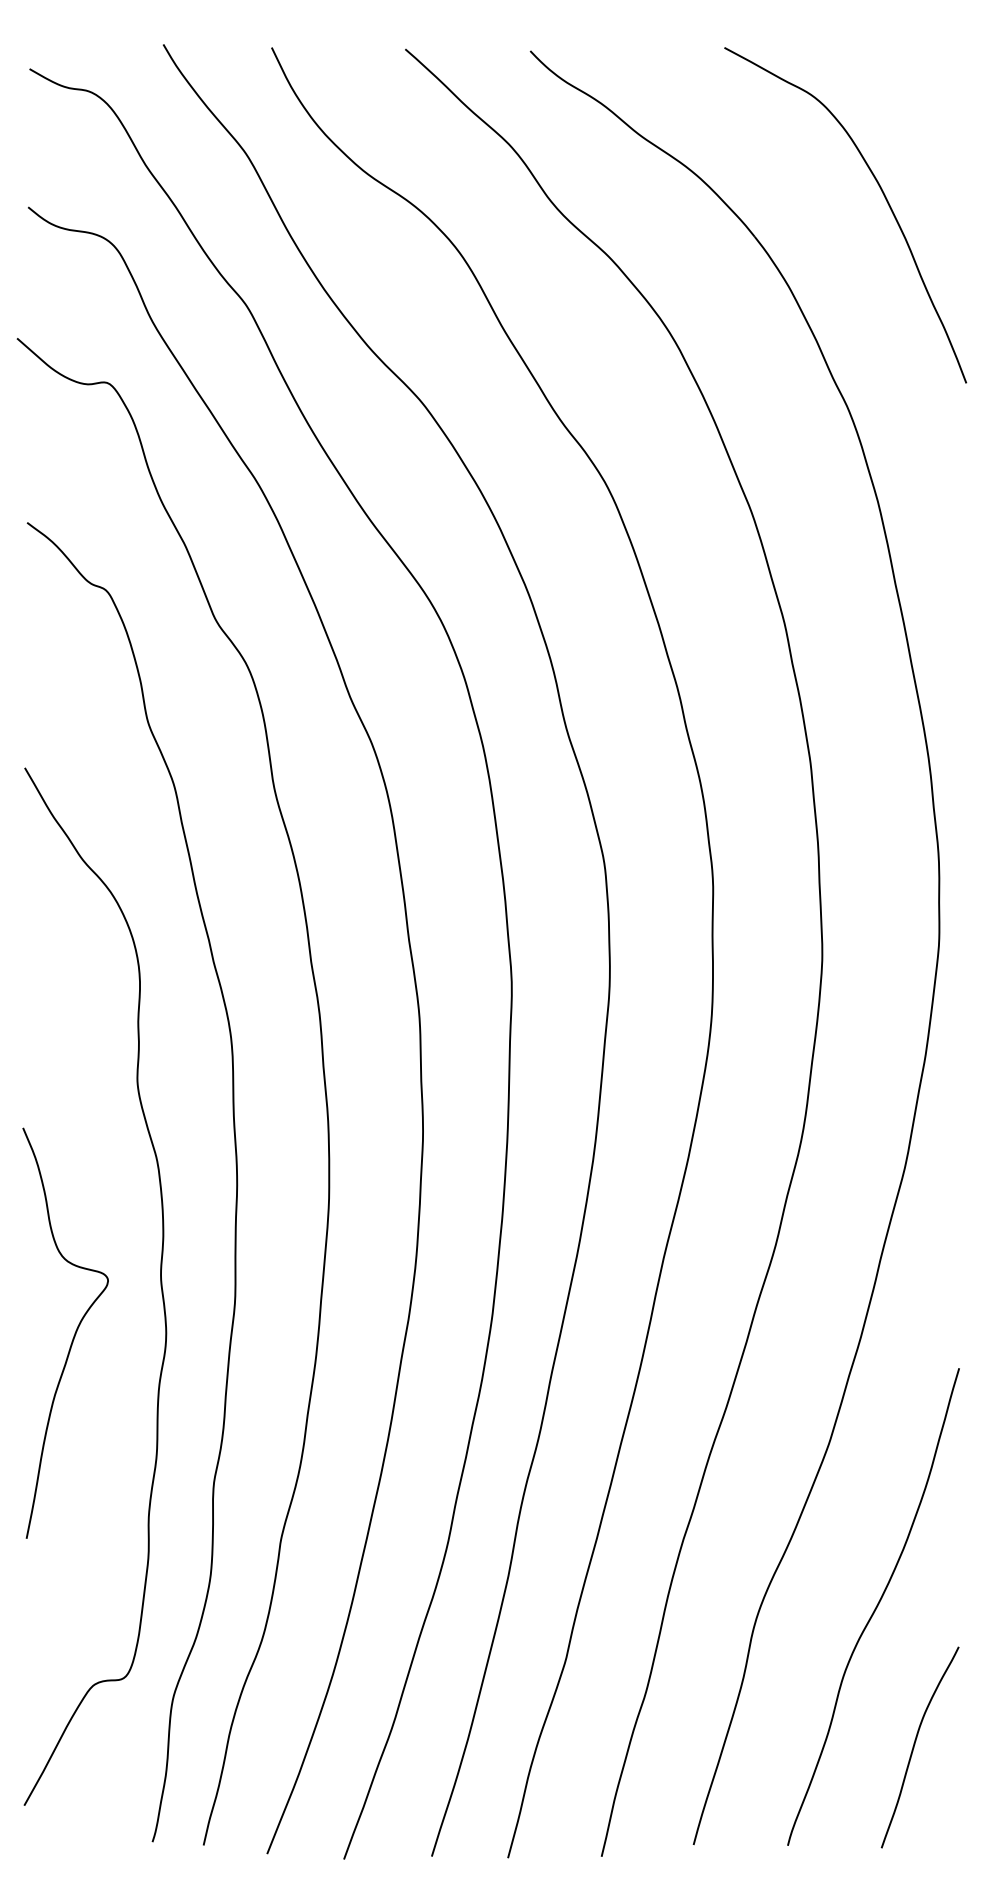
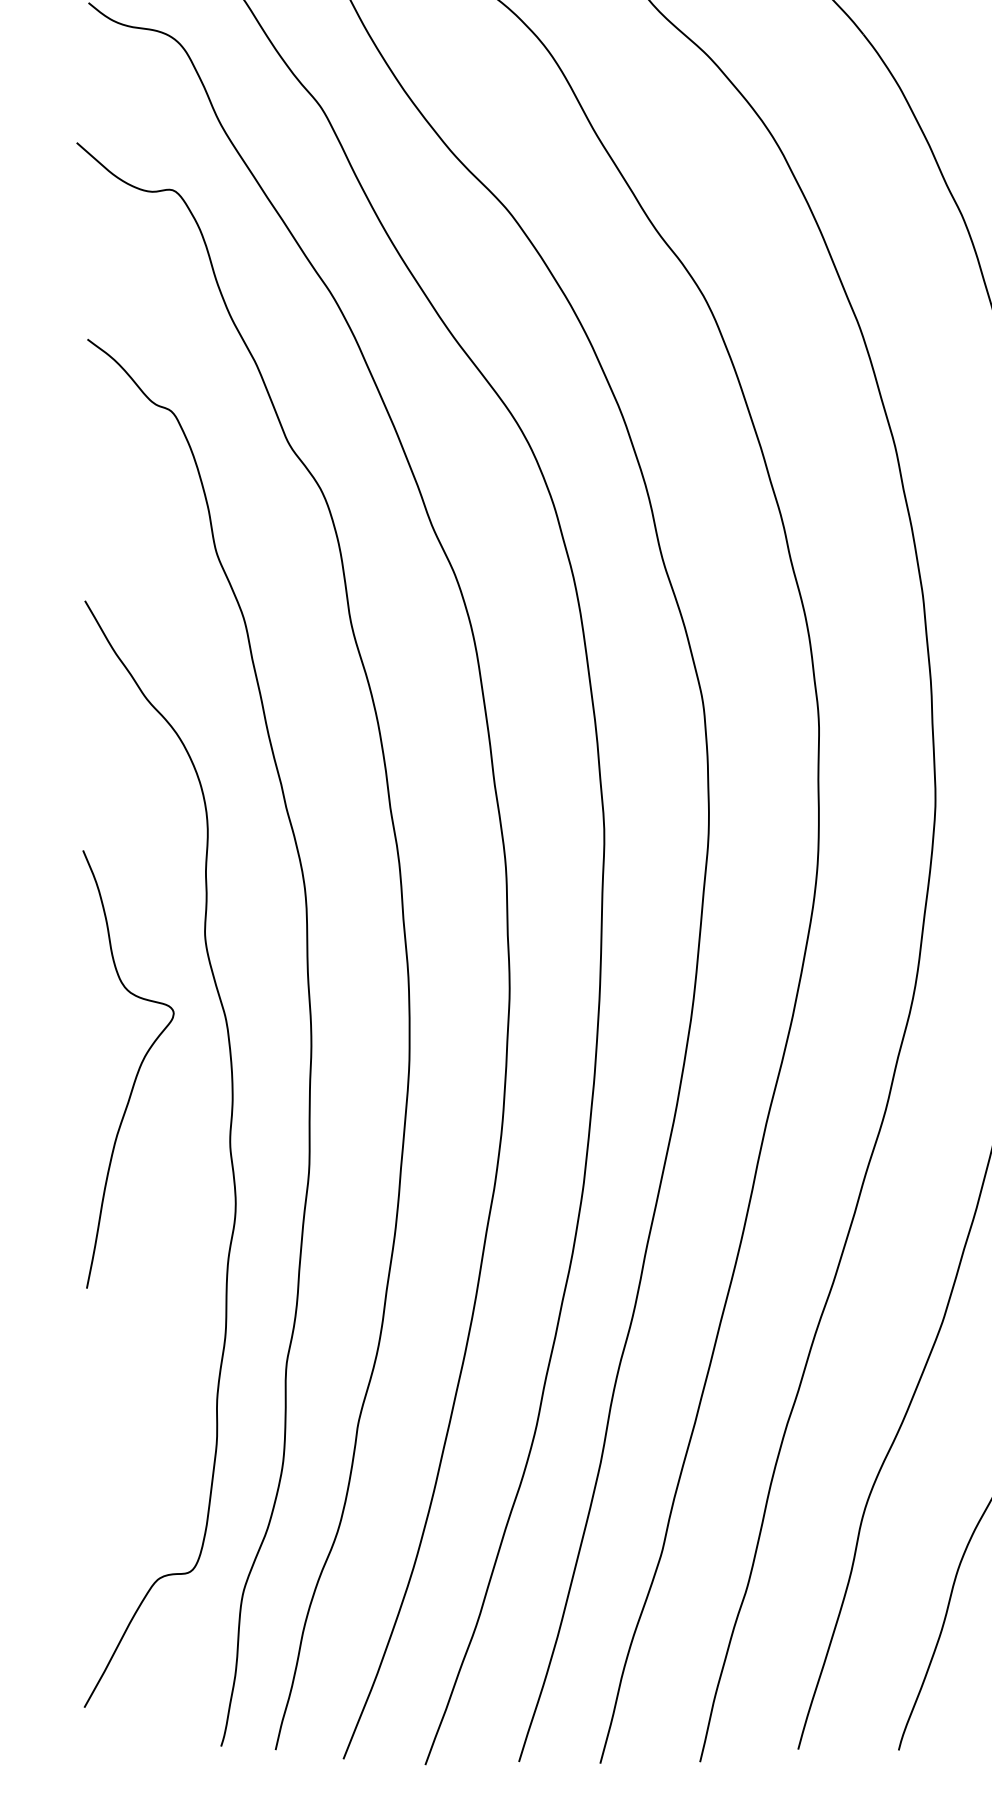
curve: (73, 1335) -> (136, 1071), moved

